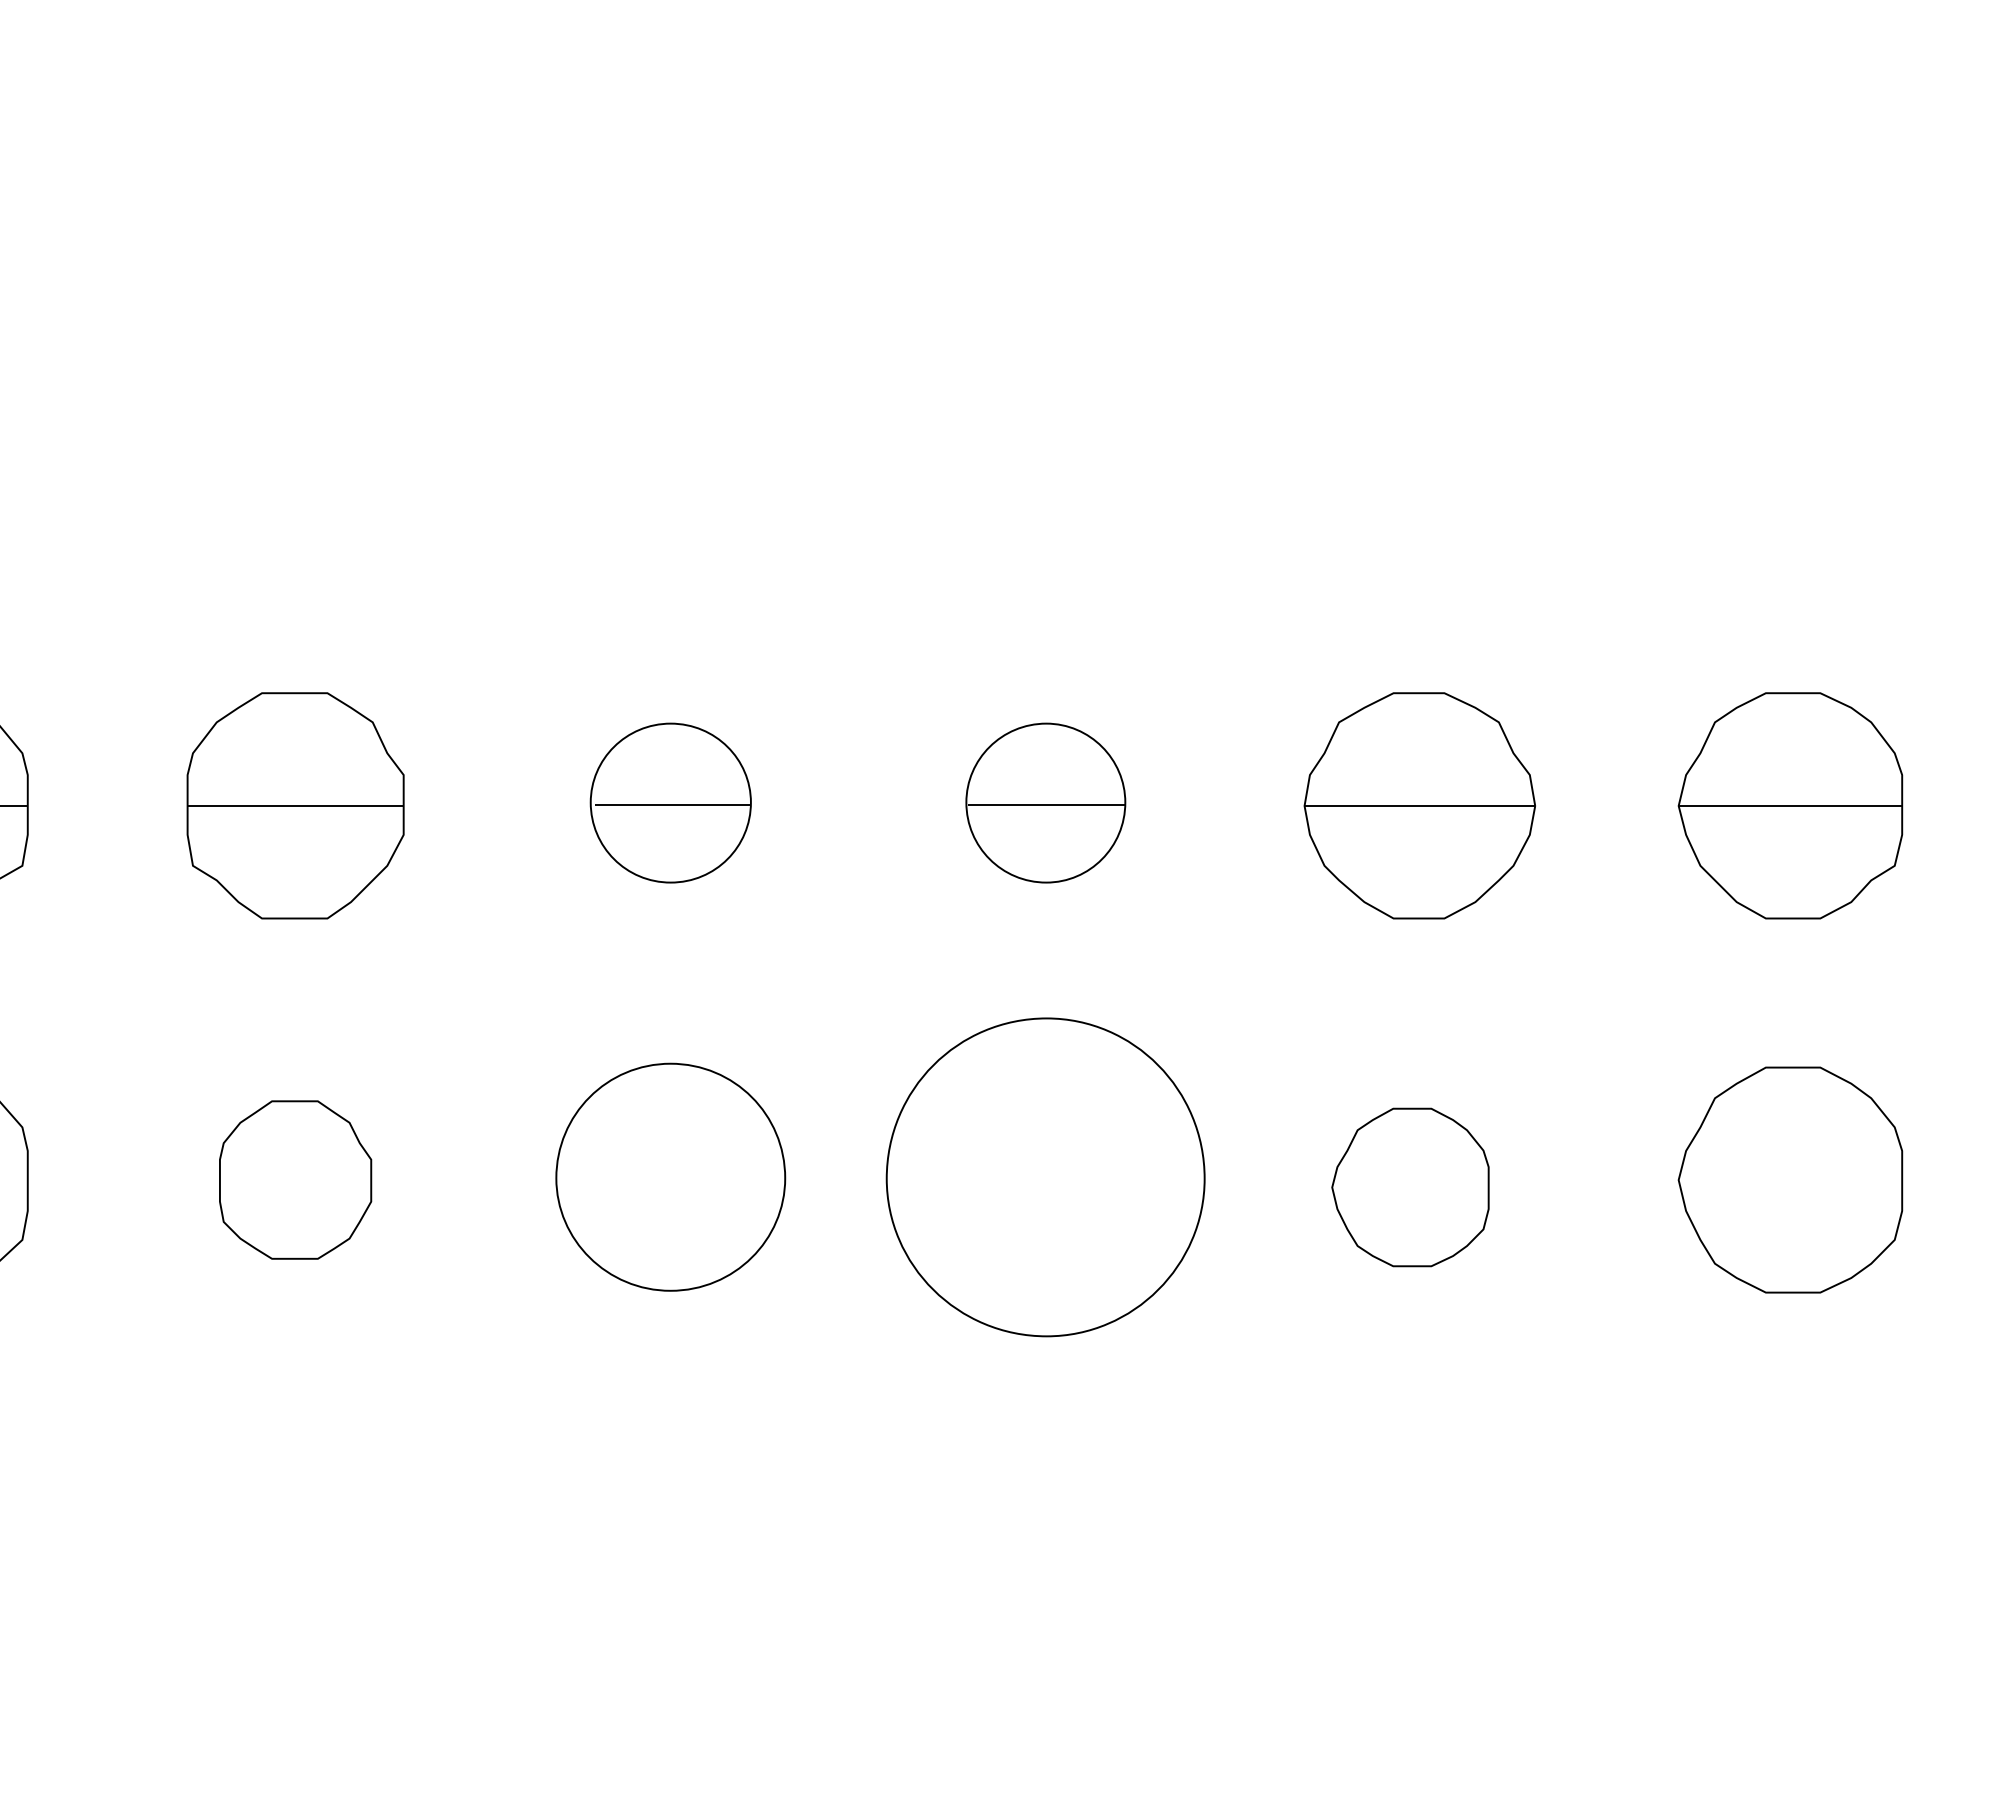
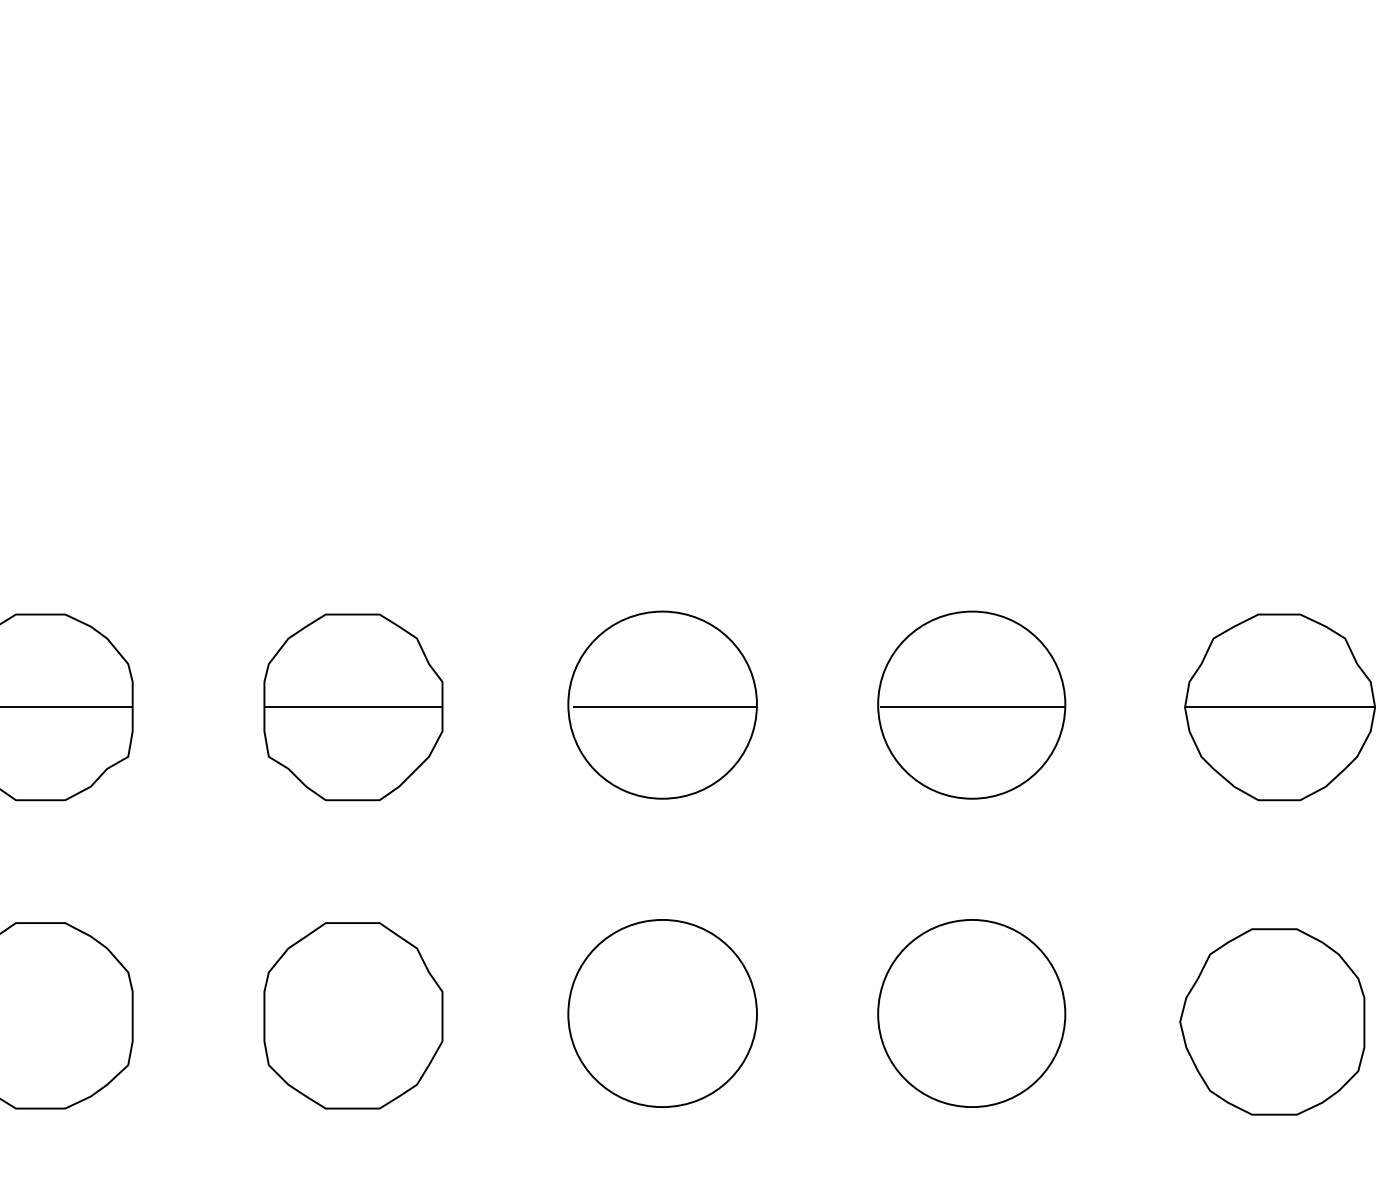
part: (670, 802) -> (662, 704), size x1.43
part: (1045, 802) -> (971, 704), size x1.43
part: (1045, 1176) -> (971, 1012), size x0.71
part: (295, 1179) -> (353, 1015), size x1.43
part: (1410, 1187) -> (1272, 1021), size x1.43

